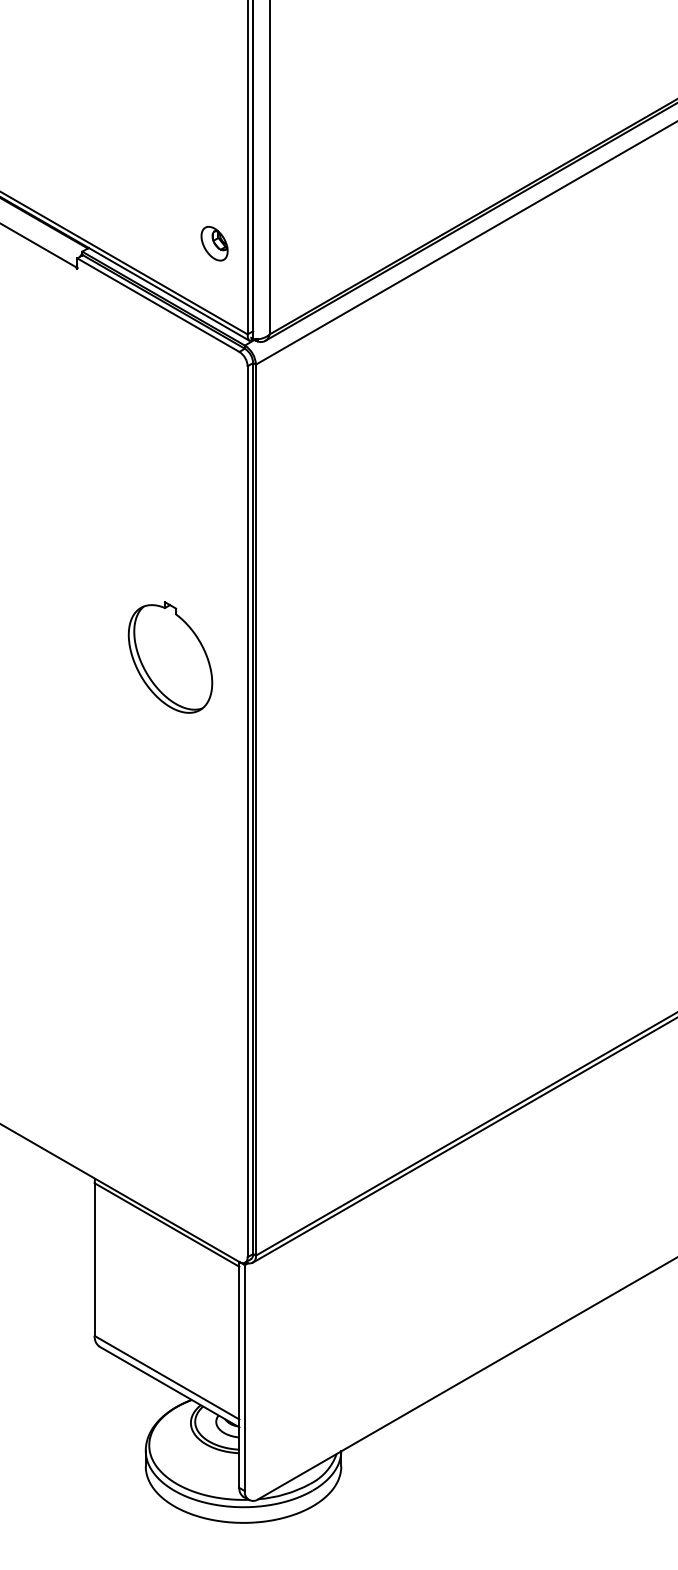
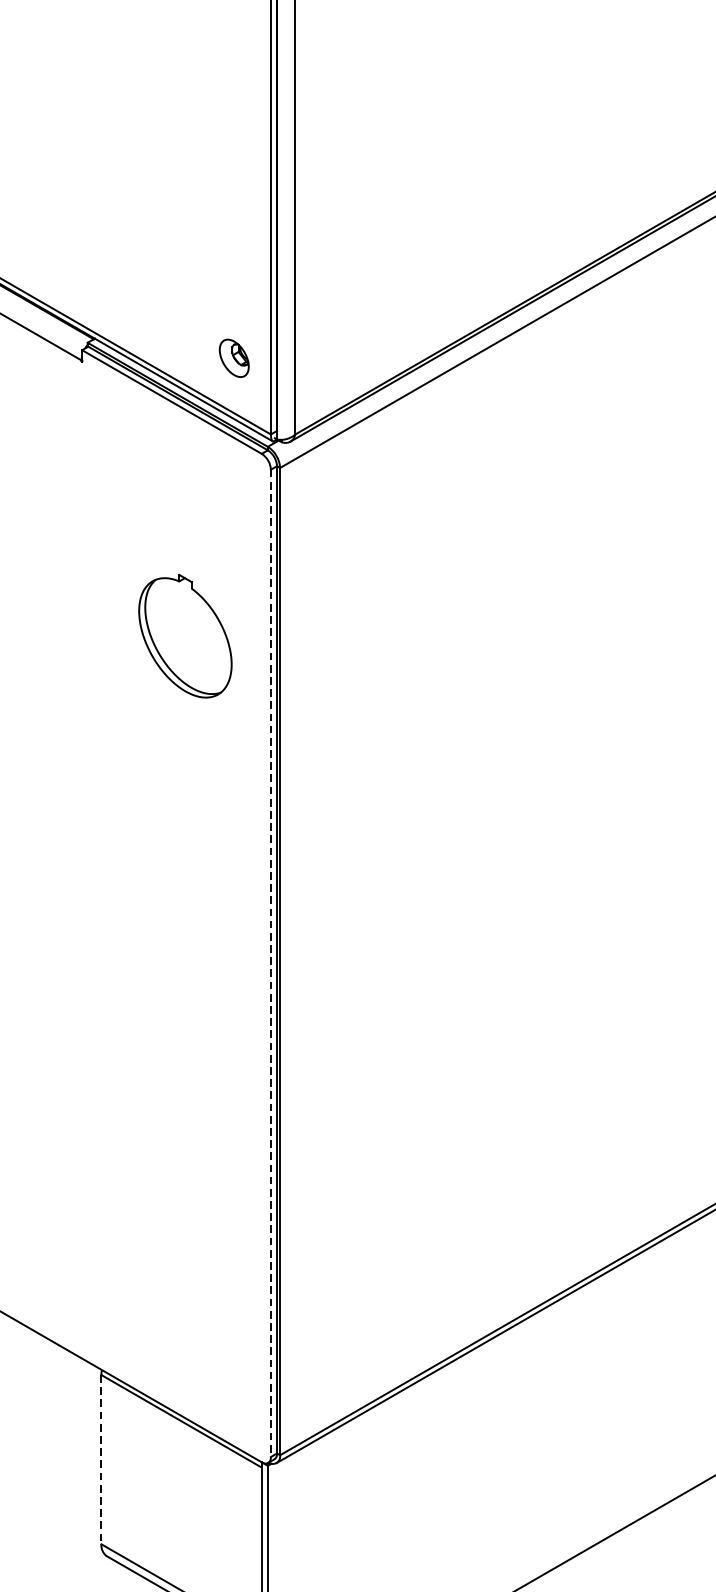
part: (214, 243) -> (234, 358), moved
part: (170, 657) -> (185, 636), moved
line: (247, 811) -> (270, 963), solid -> dashed
line: (94, 1260) -> (101, 1460), solid -> dashed

